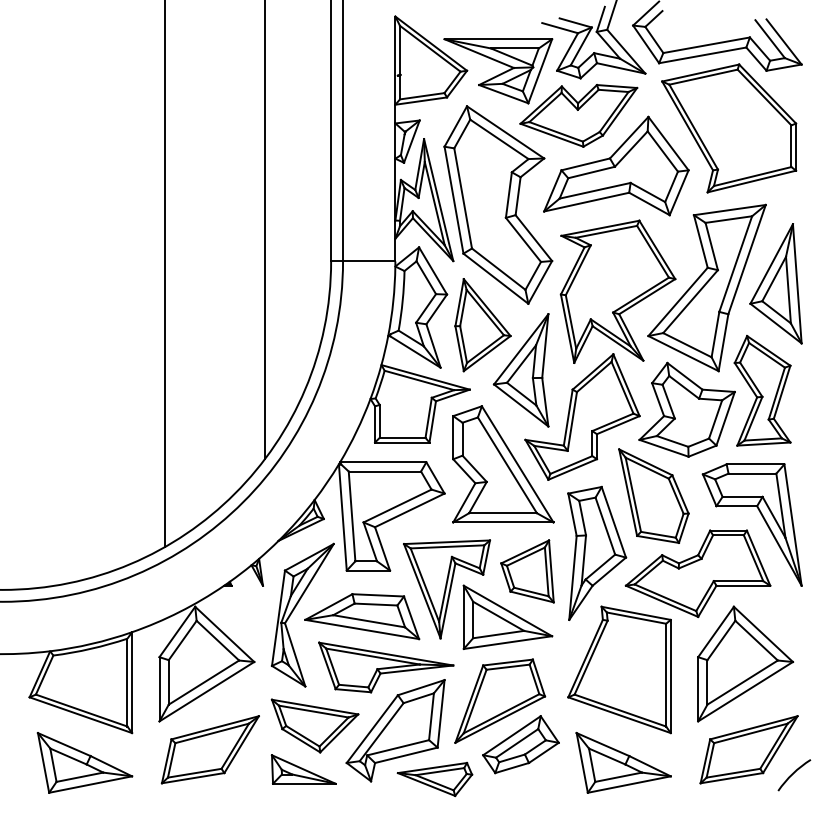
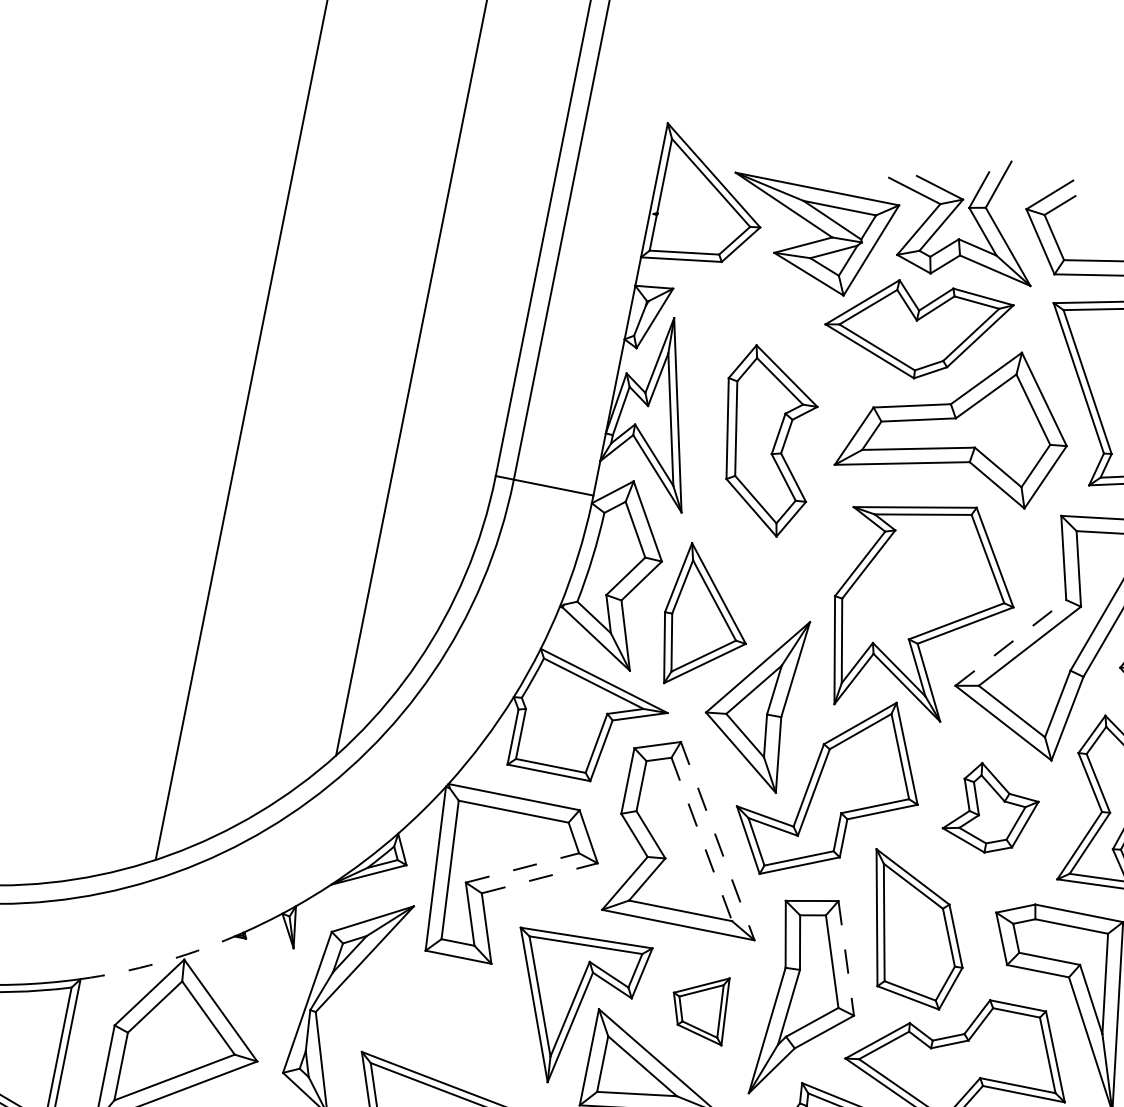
part: (498, 204) -> (767, 440), size x0.6
line: (678, 301) -> (1011, 642), solid -> dashed
part: (686, 409) -> (990, 808), size x0.6
line: (517, 464) -> (717, 841), solid -> dashed
line: (507, 465) -> (701, 839), solid -> dashed
line: (397, 506) -> (522, 868), solid -> dashed
line: (409, 510) -> (539, 878), solid -> dashed
line: (614, 522) -> (847, 958), solid -> dashed
part: (527, 571) -> (700, 1006), size x0.7
arc: (179, 612) -> (158, 963), solid -> dashed
part: (362, 616) -> (435, 1025), removed

